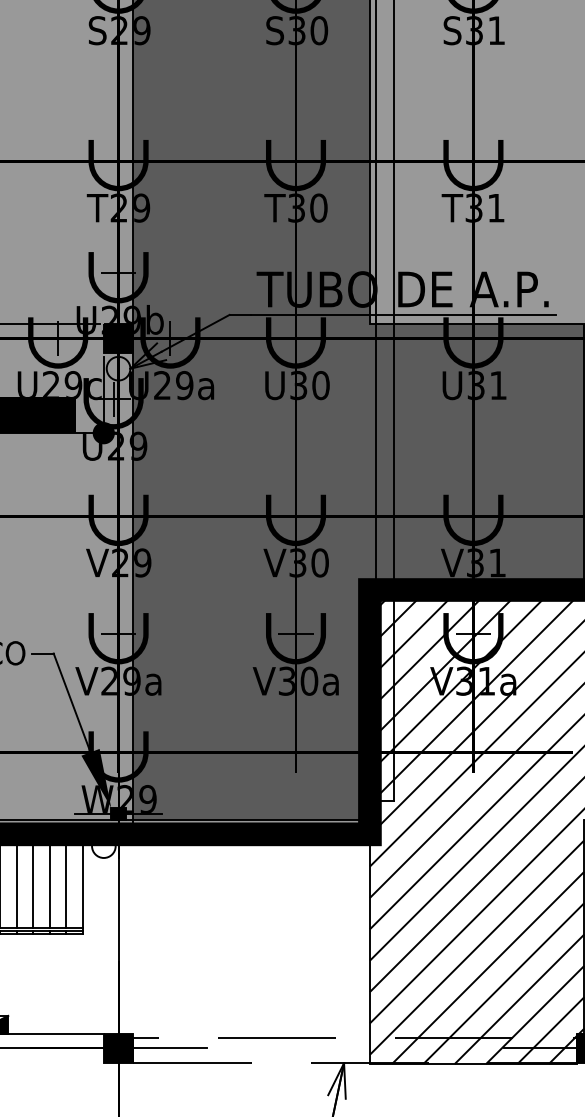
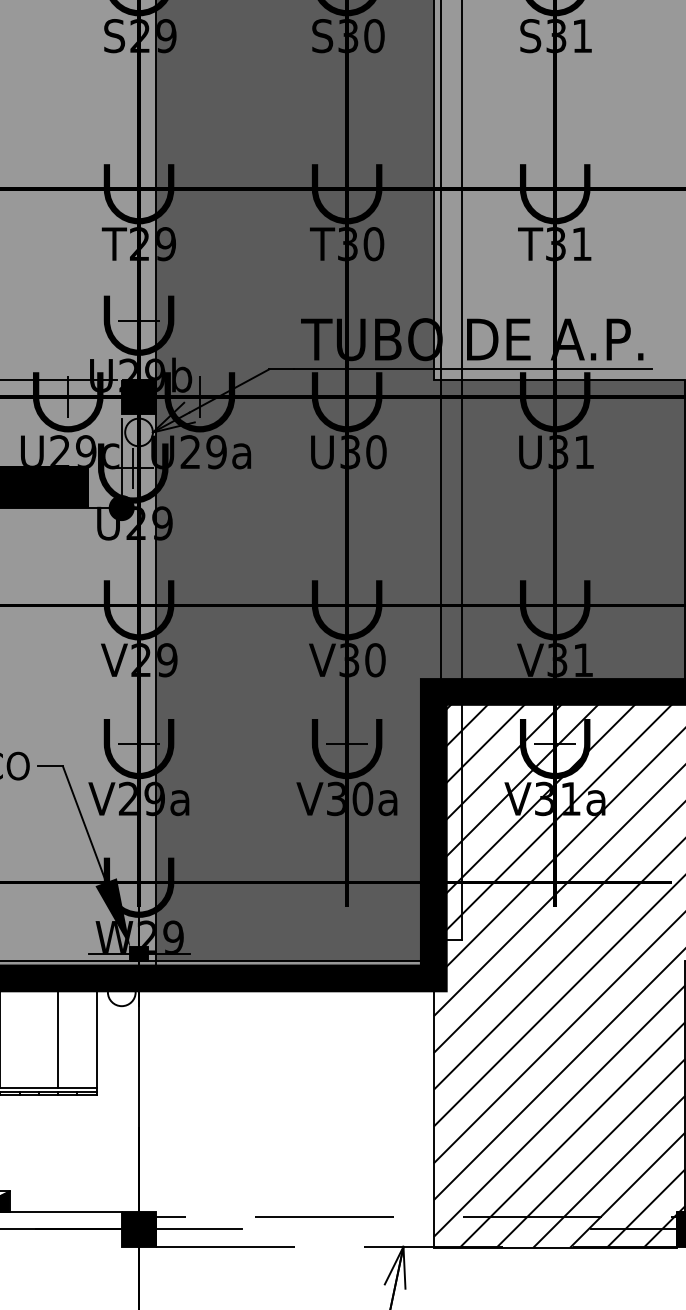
line: (16, 883) -> (19, 1036), removed
line: (33, 883) -> (39, 1036), removed
line: (66, 883) -> (77, 1036), removed

